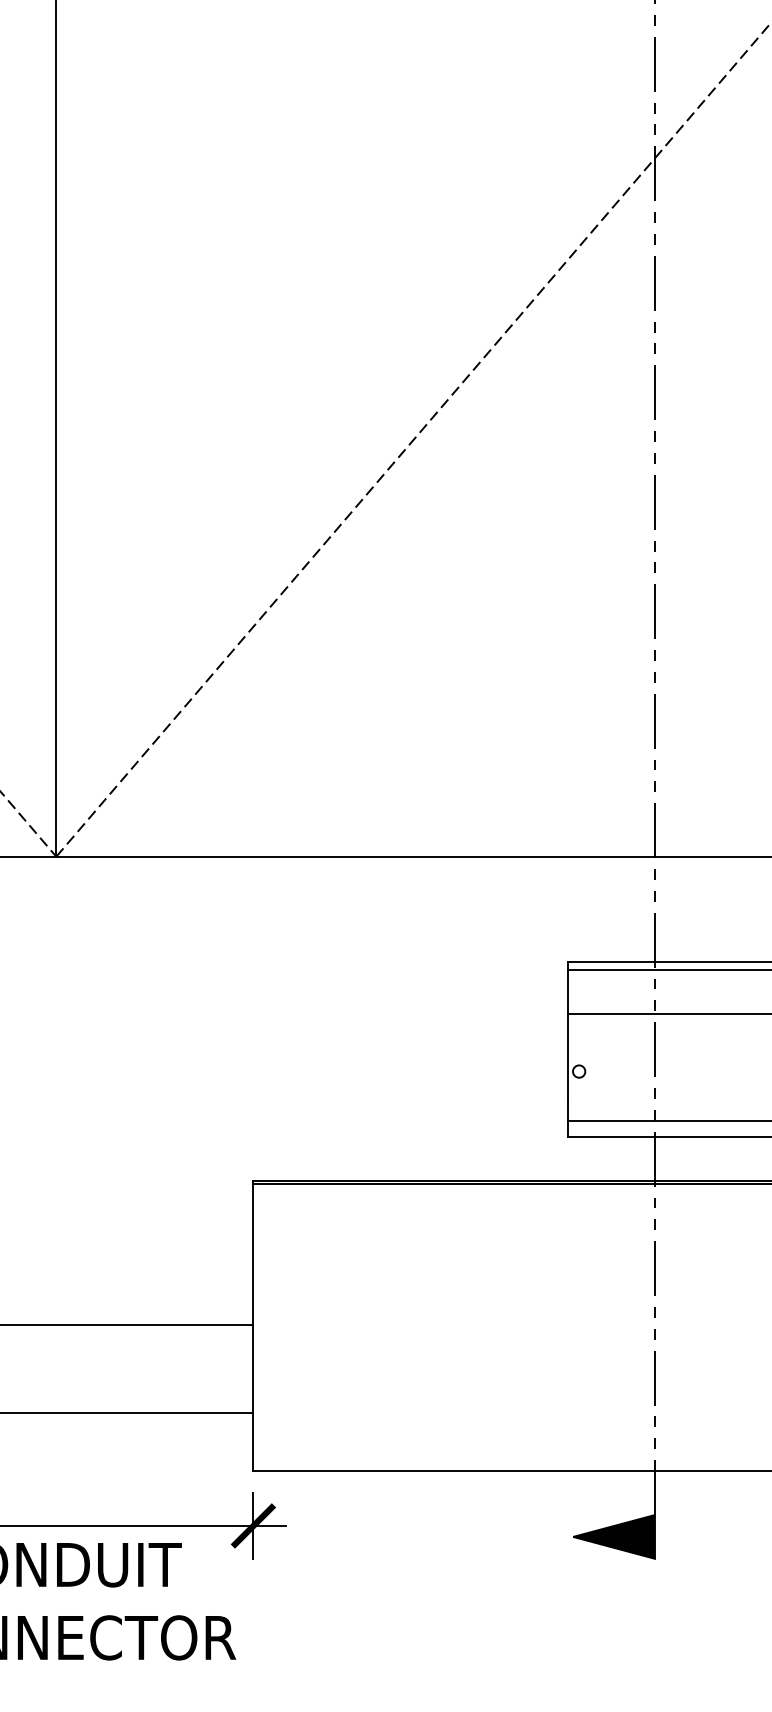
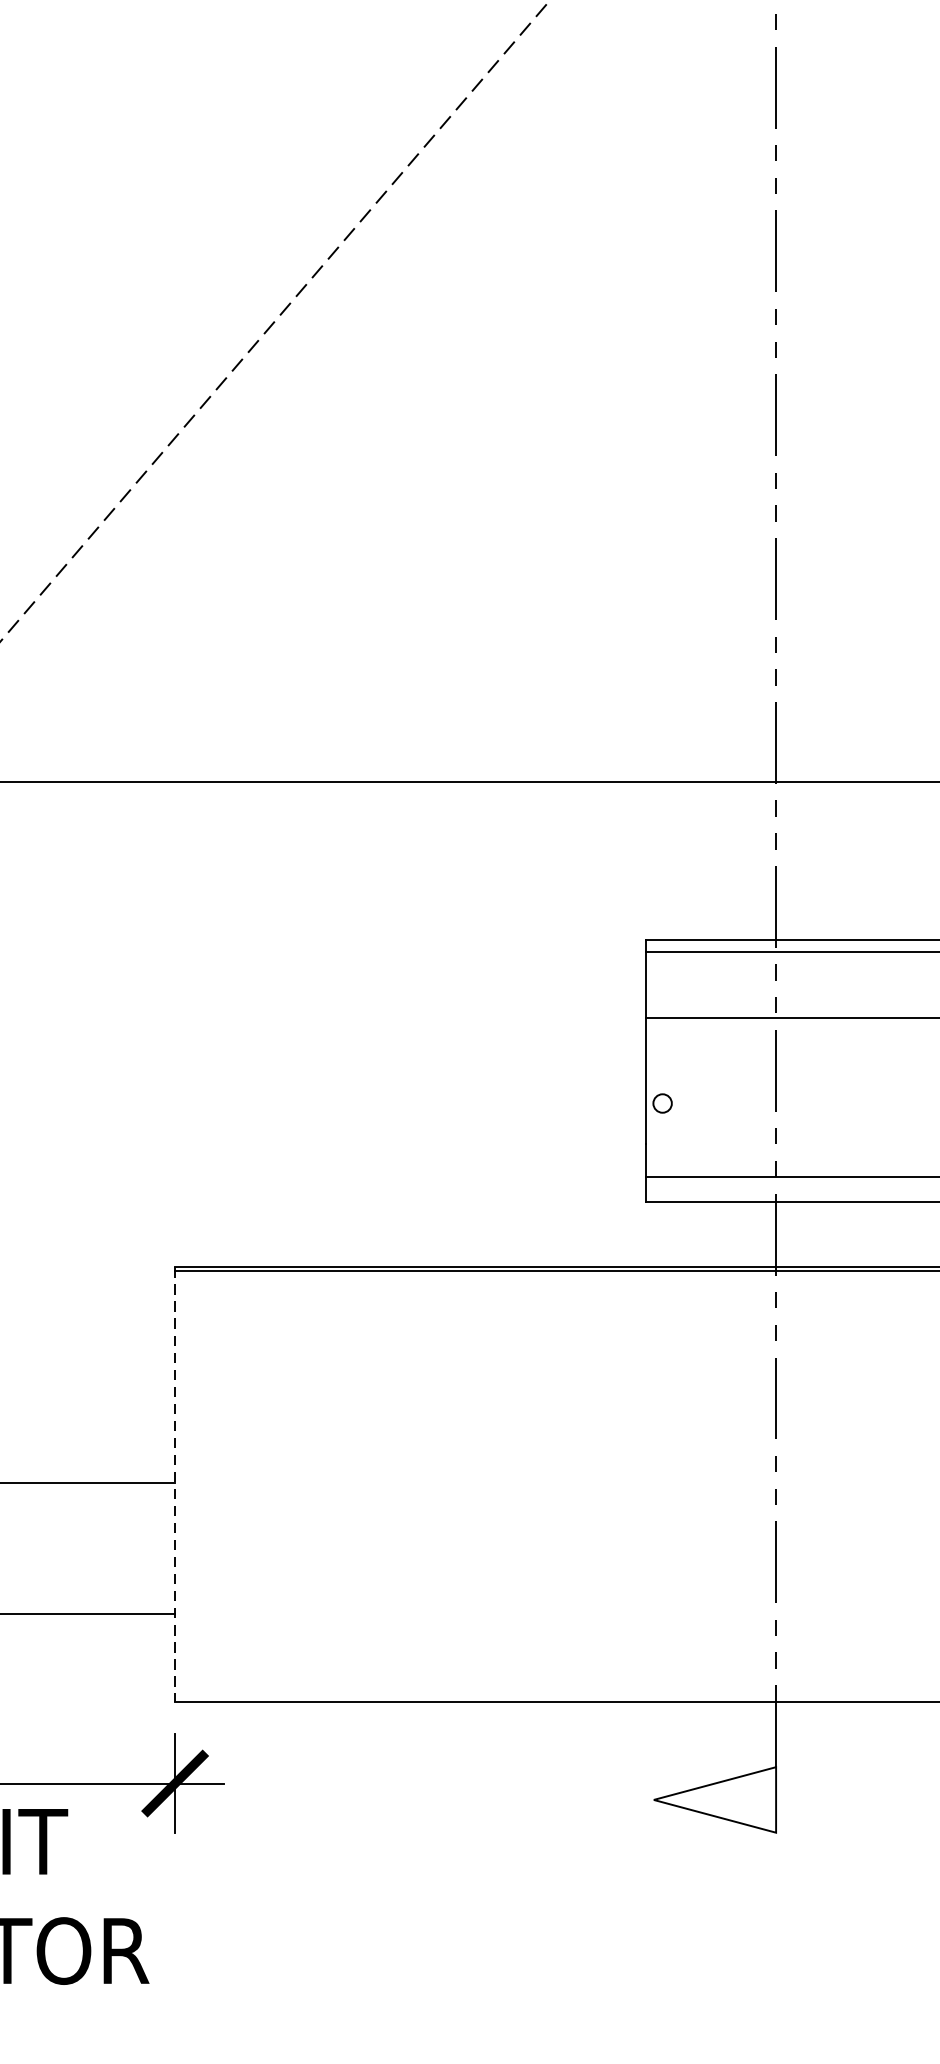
line: (253, 1326) -> (175, 1485), solid -> dashed
fill: (613, 1536) -> (714, 1799), removed

